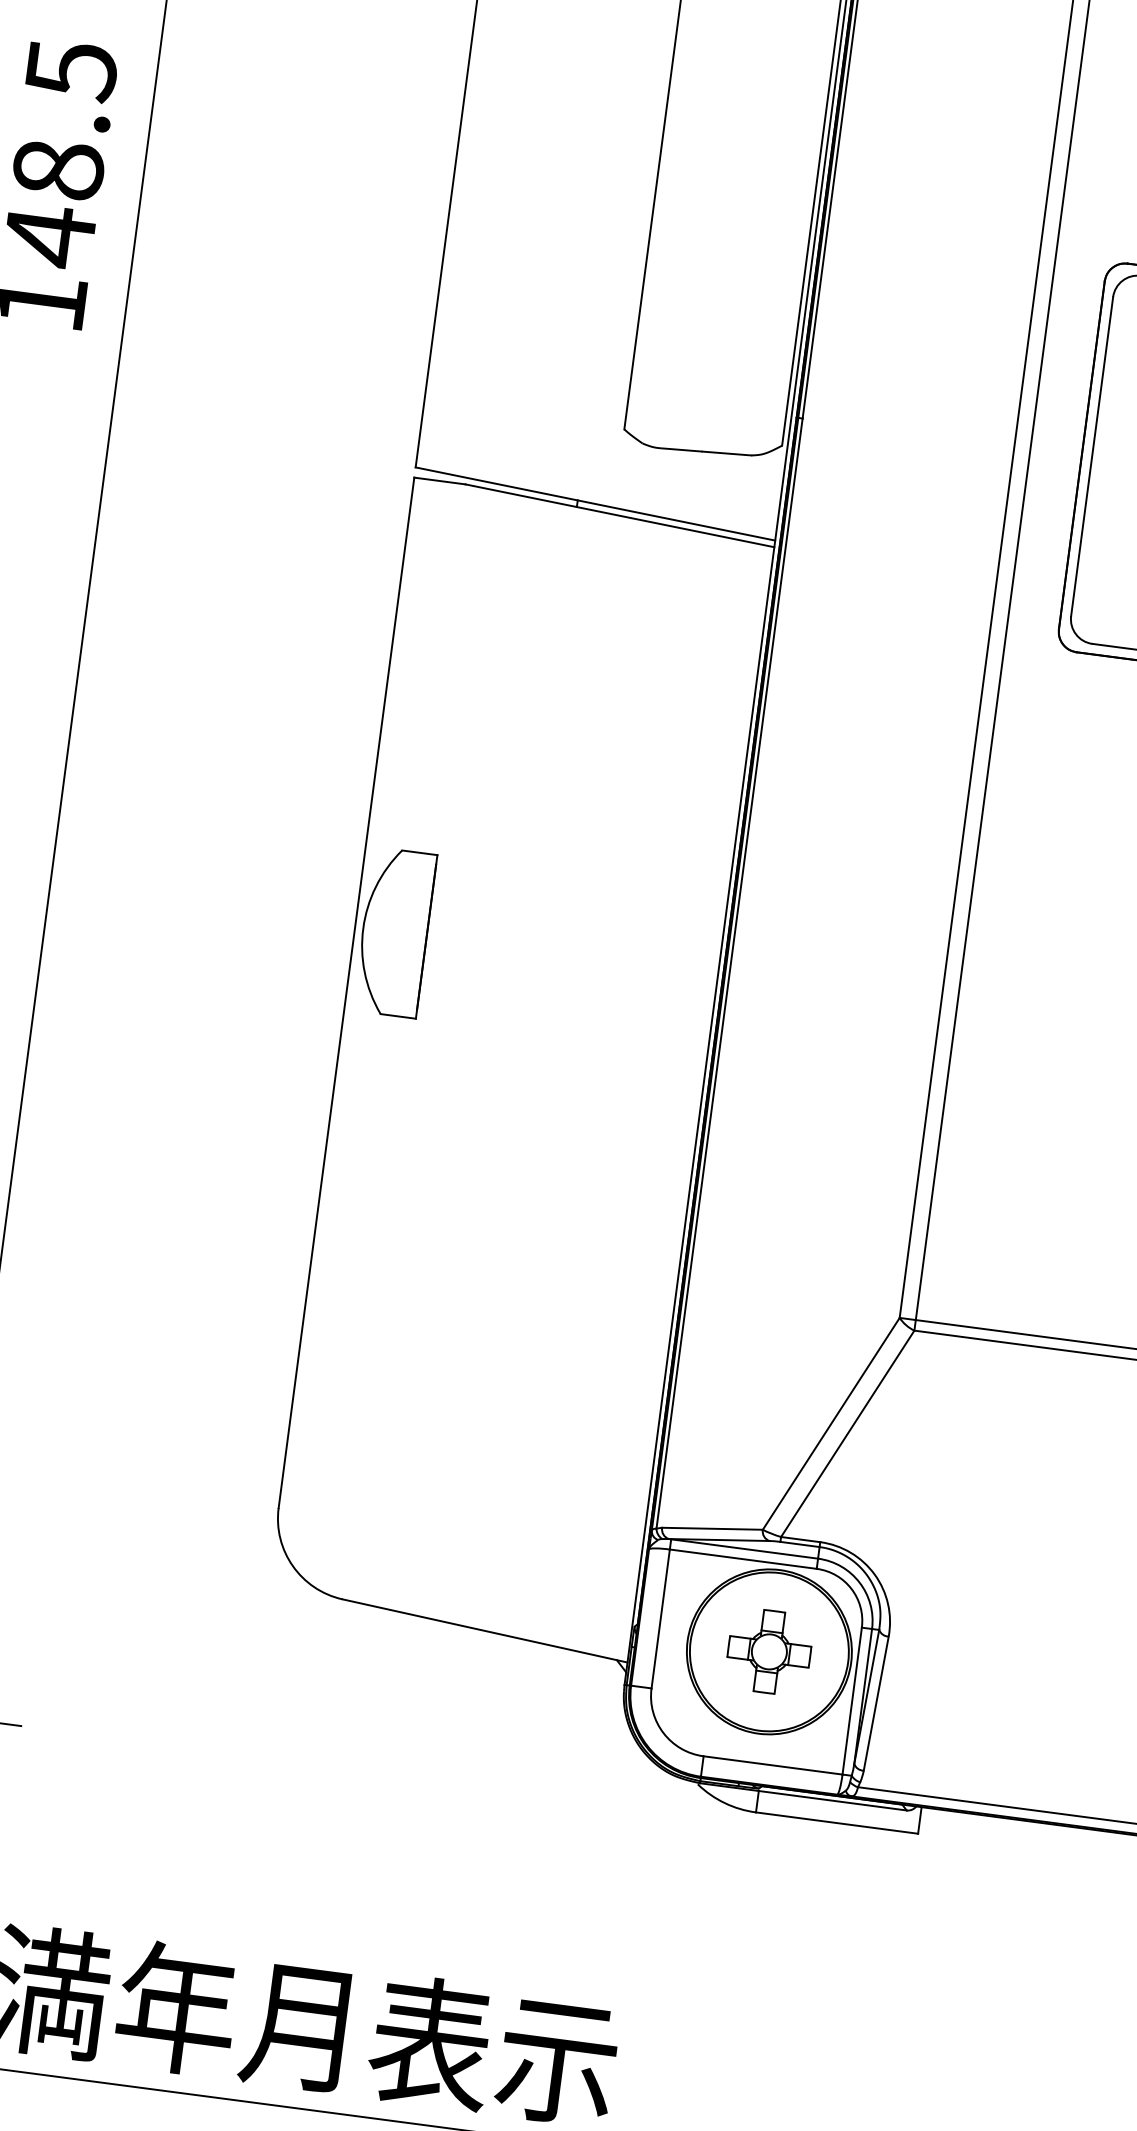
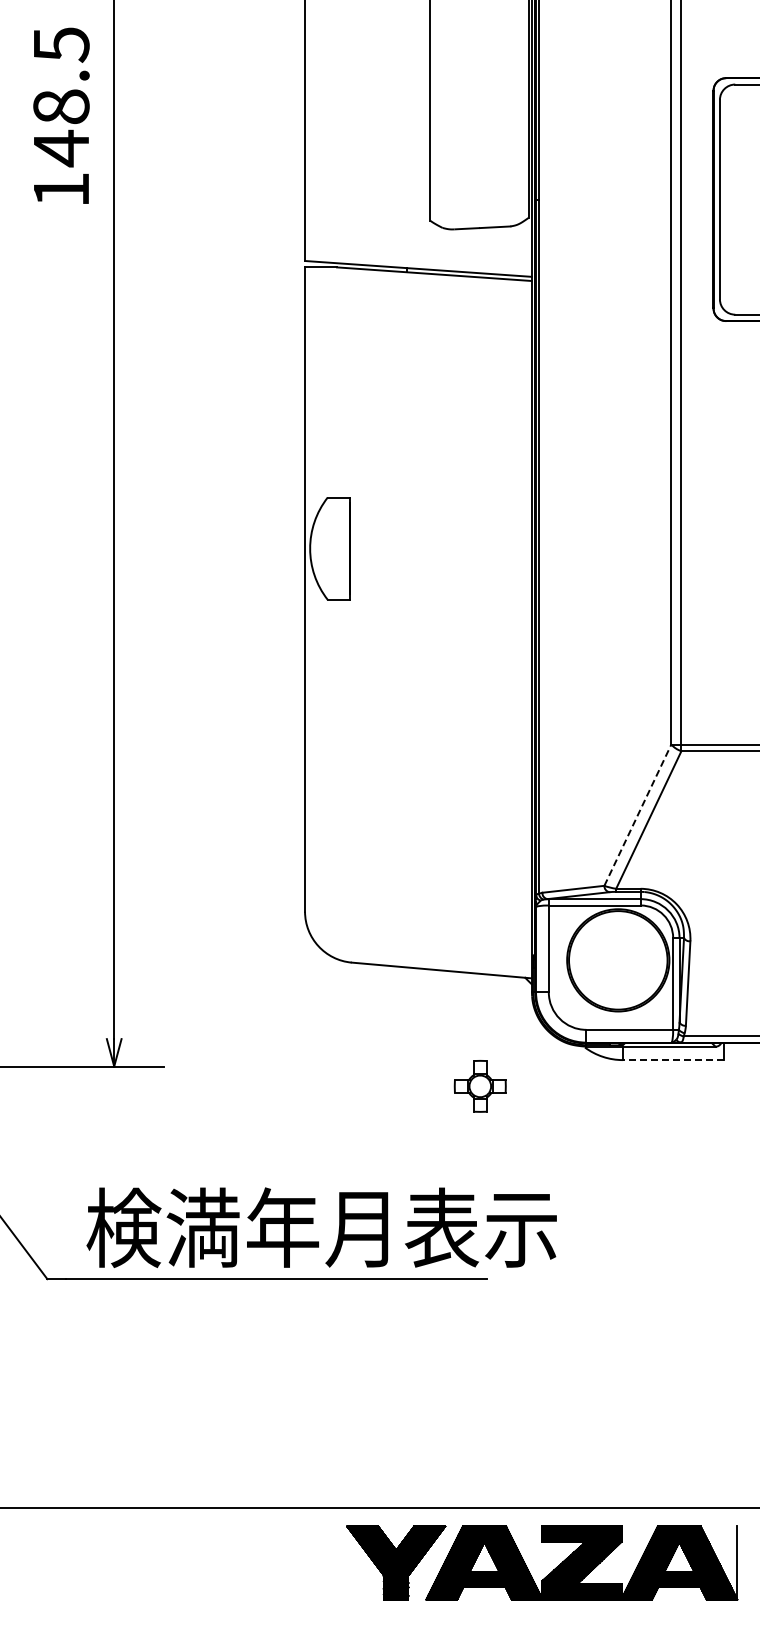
line: (832, 1422) -> (638, 814), solid -> dashed
part: (768, 1651) -> (479, 1086), moved
line: (836, 1823) -> (673, 1060), solid -> dashed

